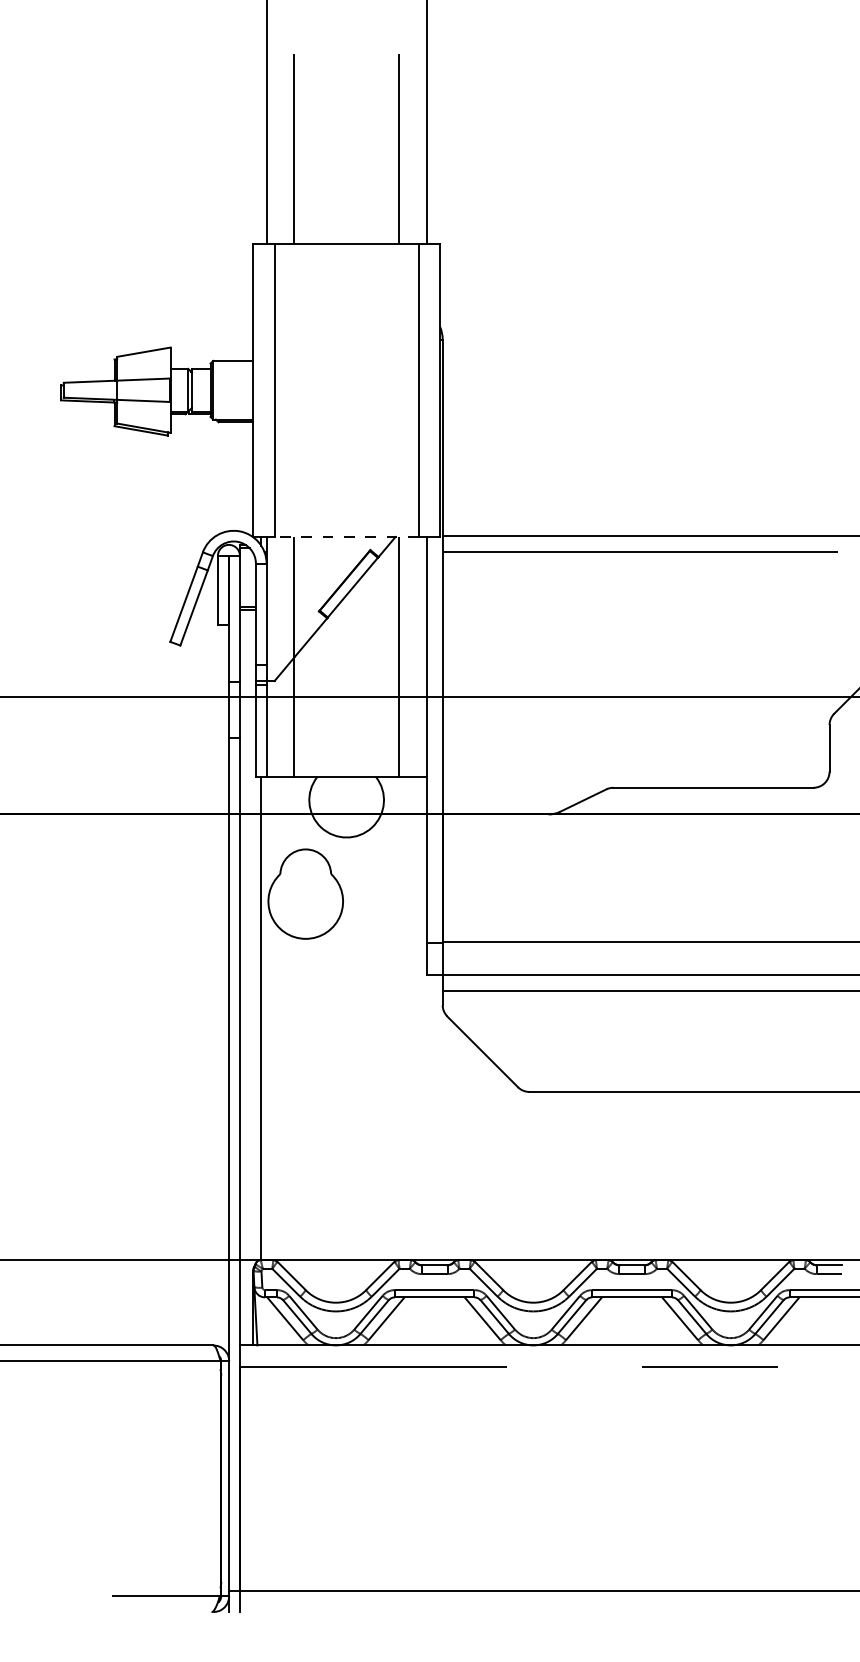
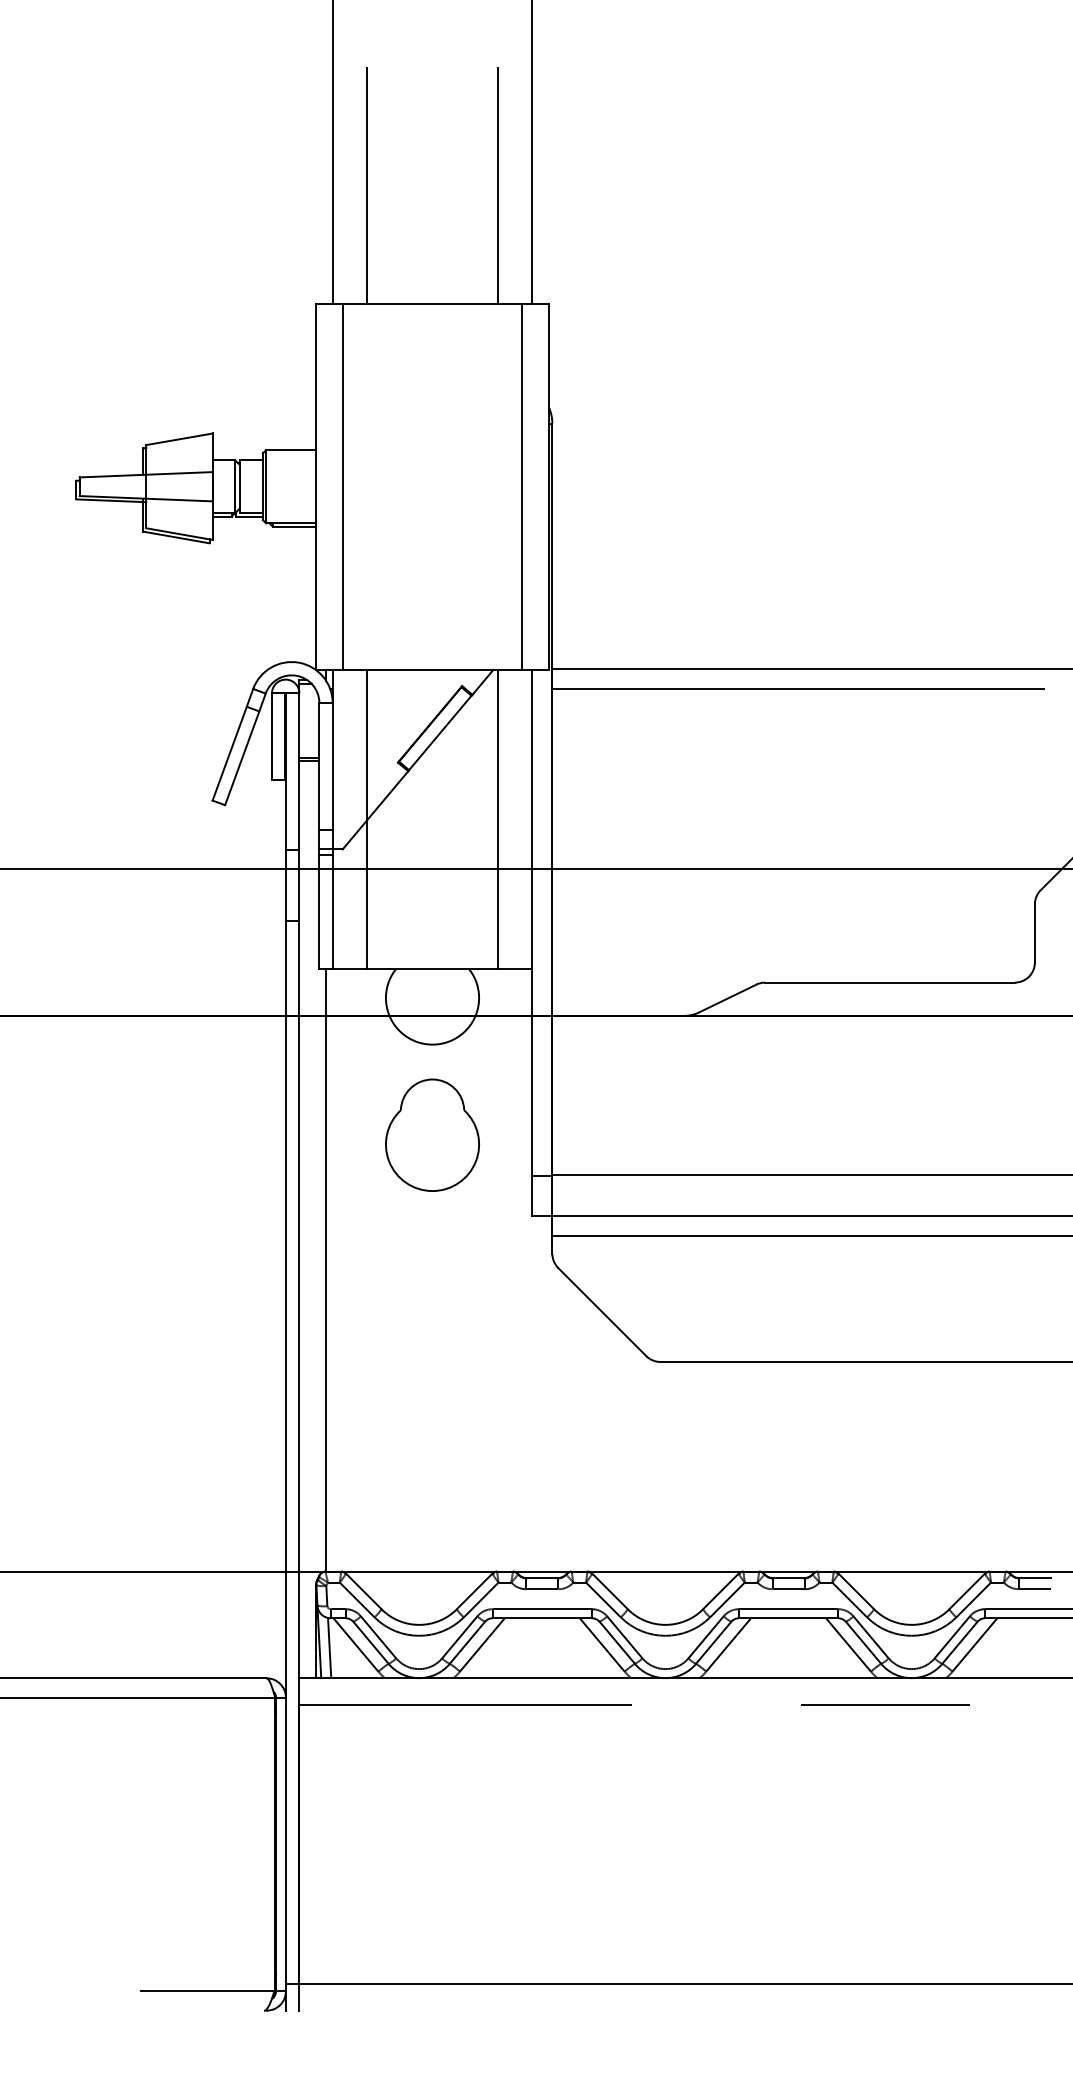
line: (346, 536) -> (432, 669), dashed -> solid
part: (305, 893) -> (432, 1134), moved
line: (264, 1320) -> (329, 1647), added

